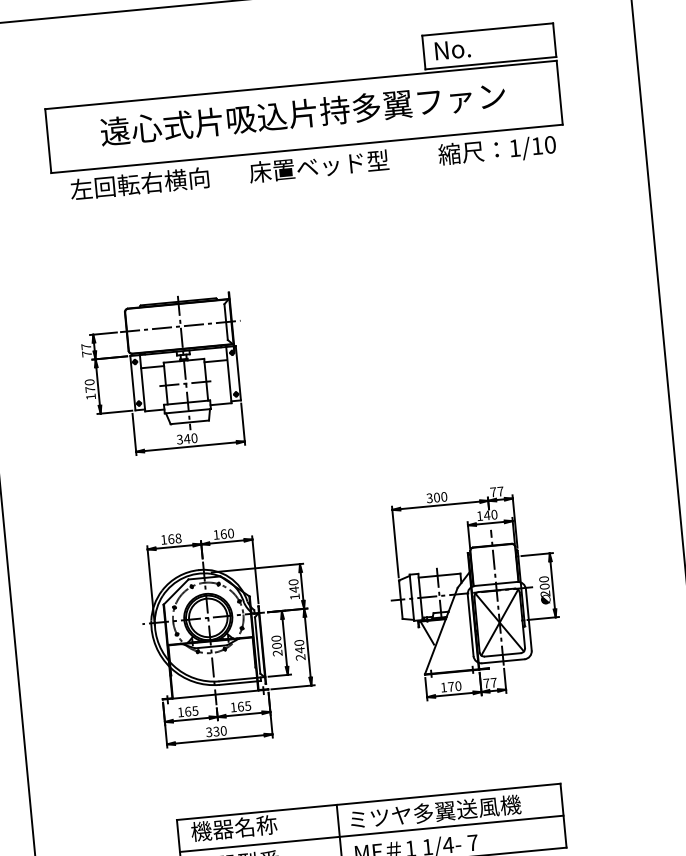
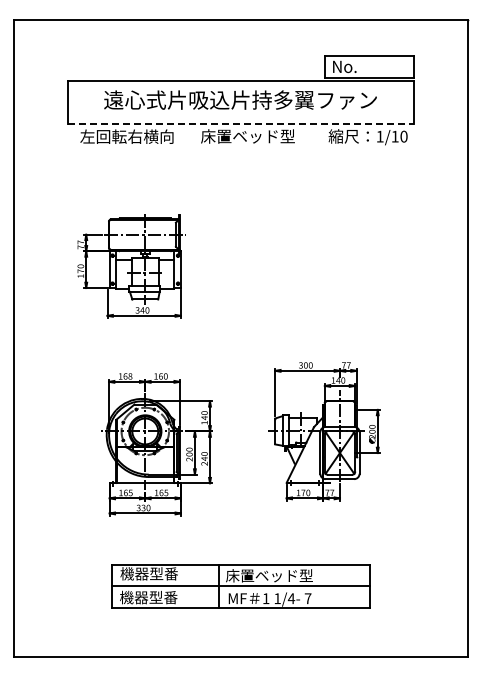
line: (307, 148) -> (241, 123), solid -> dashed
text: (434, 811) -> (284, 575), ミツヤ多翼送風機 -> 床置ベッド型
text: (256, 825) -> (164, 573), 機器名称 -> 機器型番

